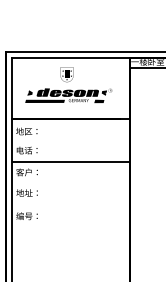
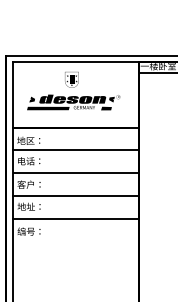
line: (71, 140) -> (76, 150), added
line: (71, 183) -> (76, 196), added
line: (71, 204) -> (76, 219), added

